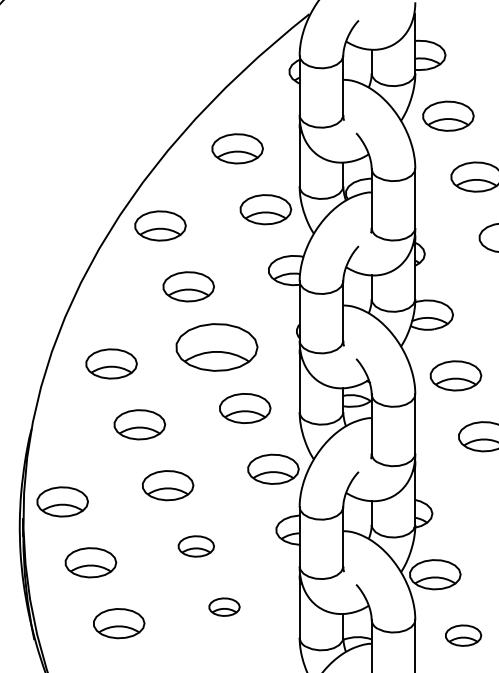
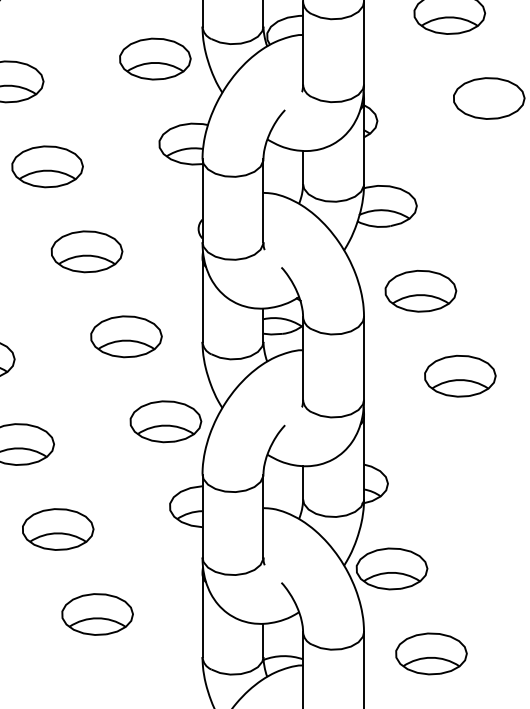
part: (216, 347) -> (86, 251), size x0.62
part: (196, 546) -> (58, 529), size x1.43
part: (224, 606) -> (97, 613), size x1.67
part: (463, 635) -> (431, 653), size x1.43

